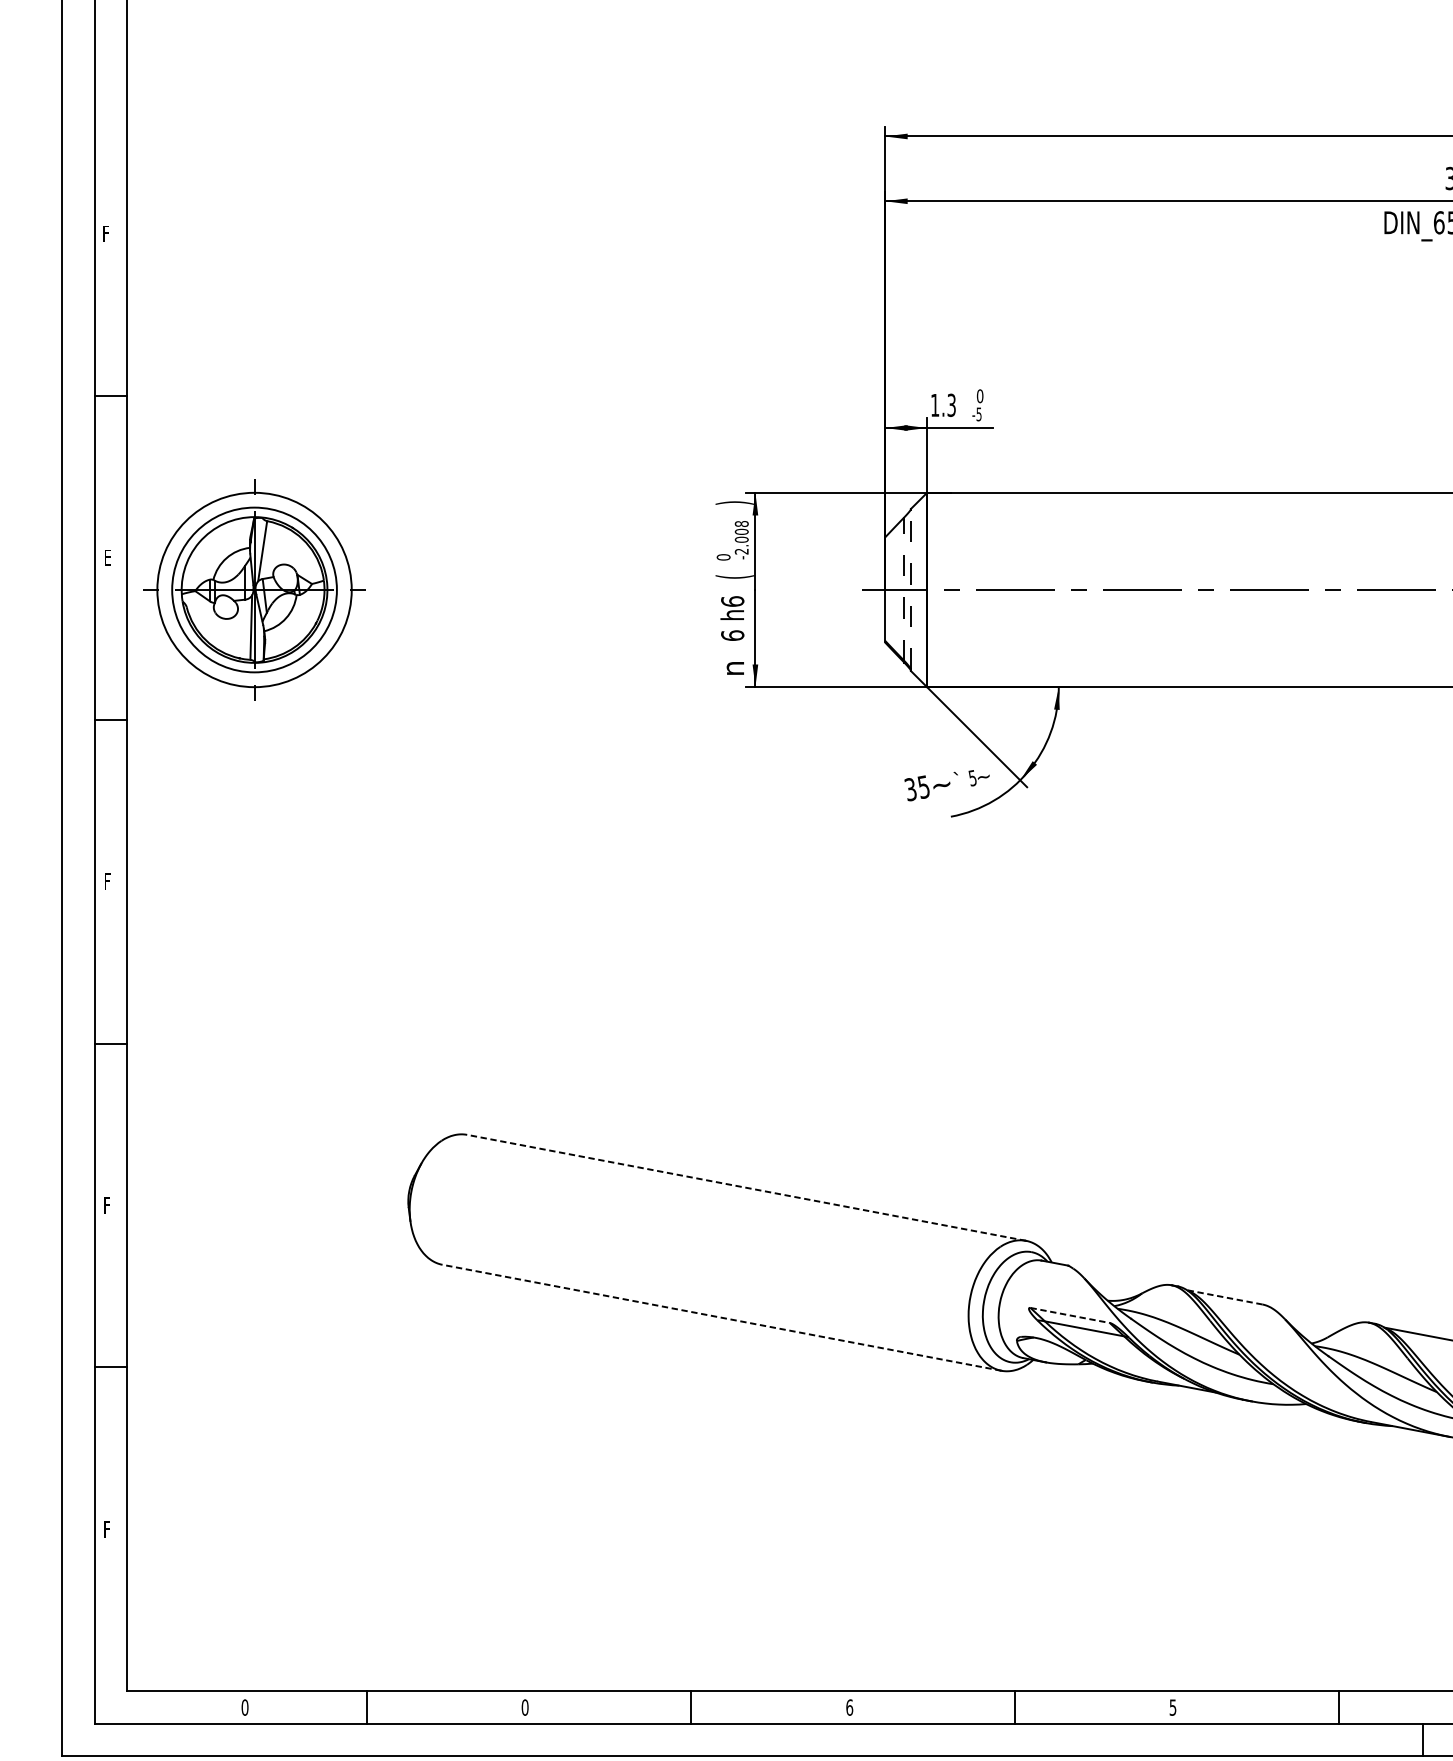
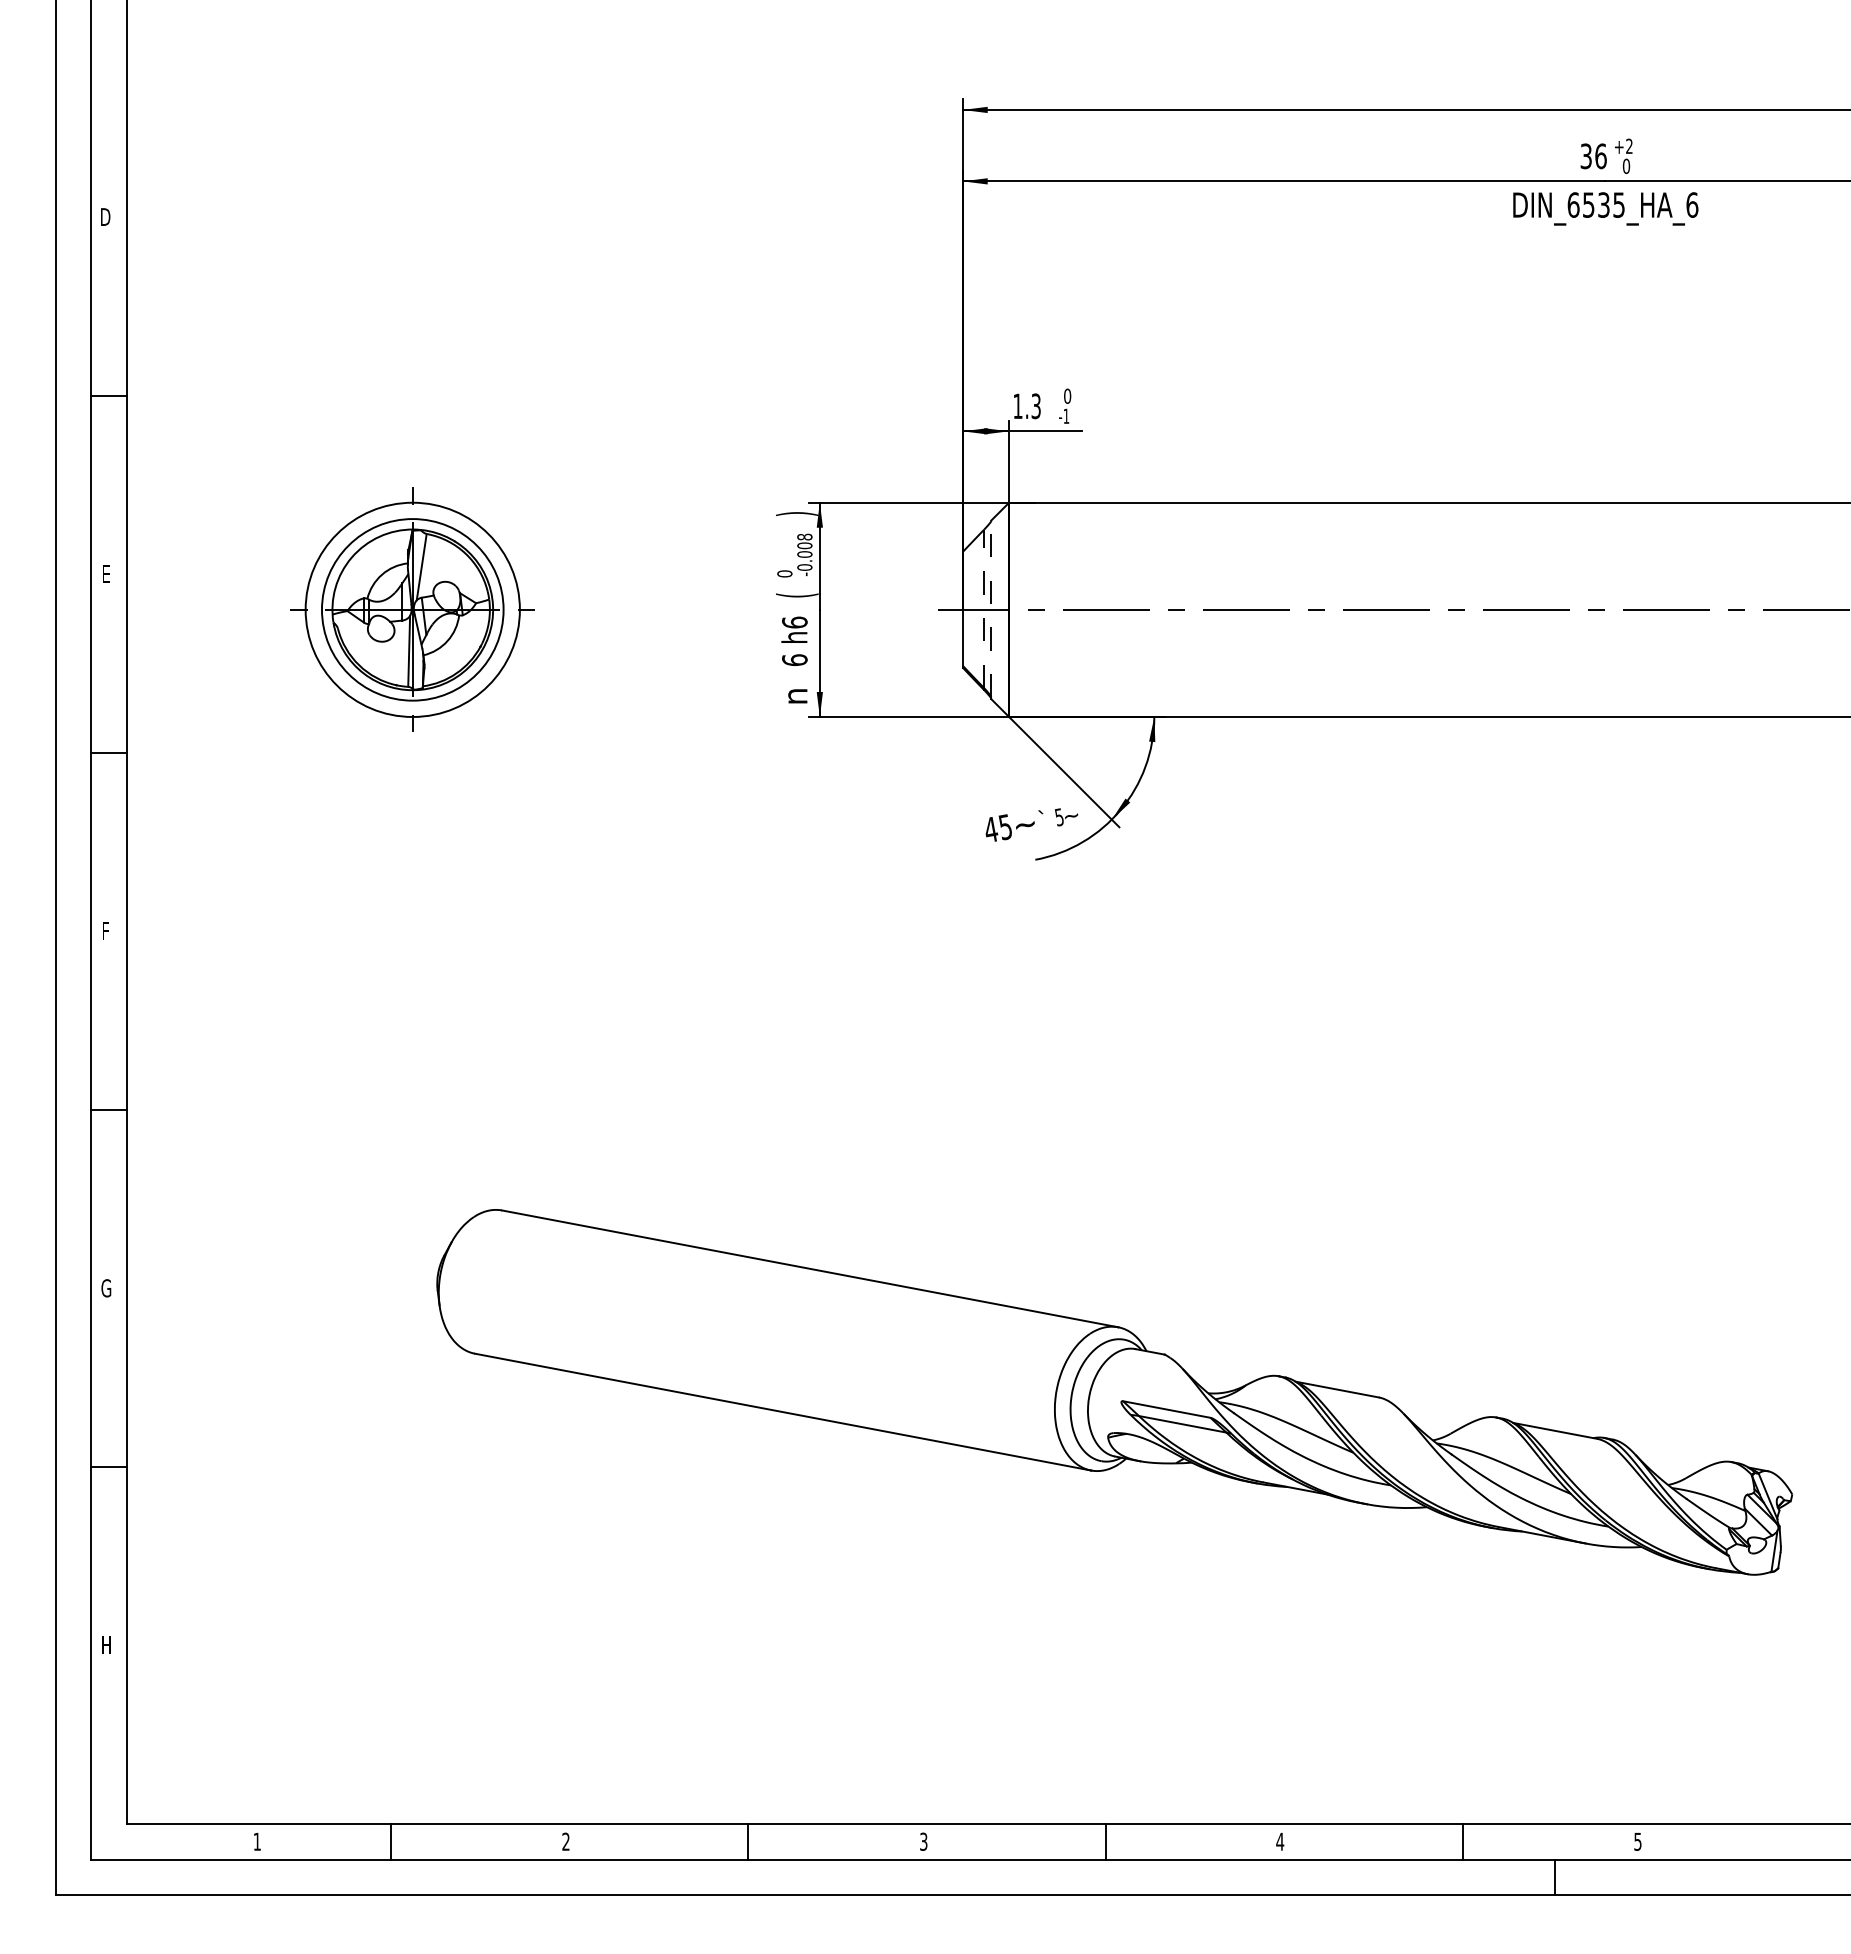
text: (107, 233) -> (105, 216), F -> D
text: (979, 413) -> (1066, 415), -5 -> -1
text: (741, 551) -> (804, 567), -2.008 -> -0.008
part: (254, 589) -> (412, 609), moved
text: (911, 789) -> (991, 829), 35 -> 45
line: (746, 1187) -> (810, 1268), dashed -> solid
text: (108, 1205) -> (106, 1288), F -> G
line: (1224, 1297) -> (1336, 1389), dashed -> solid
line: (1070, 1315) -> (1167, 1409), dashed -> solid
line: (722, 1318) -> (783, 1412), dashed -> solid
text: (109, 1528) -> (107, 1644), F -> H
text: (245, 1707) -> (257, 1841), 0 -> 1
text: (524, 1707) -> (565, 1841), 0 -> 2
text: (849, 1707) -> (923, 1841), 6 -> 3
text: (1173, 1707) -> (1280, 1841), 5 -> 4

